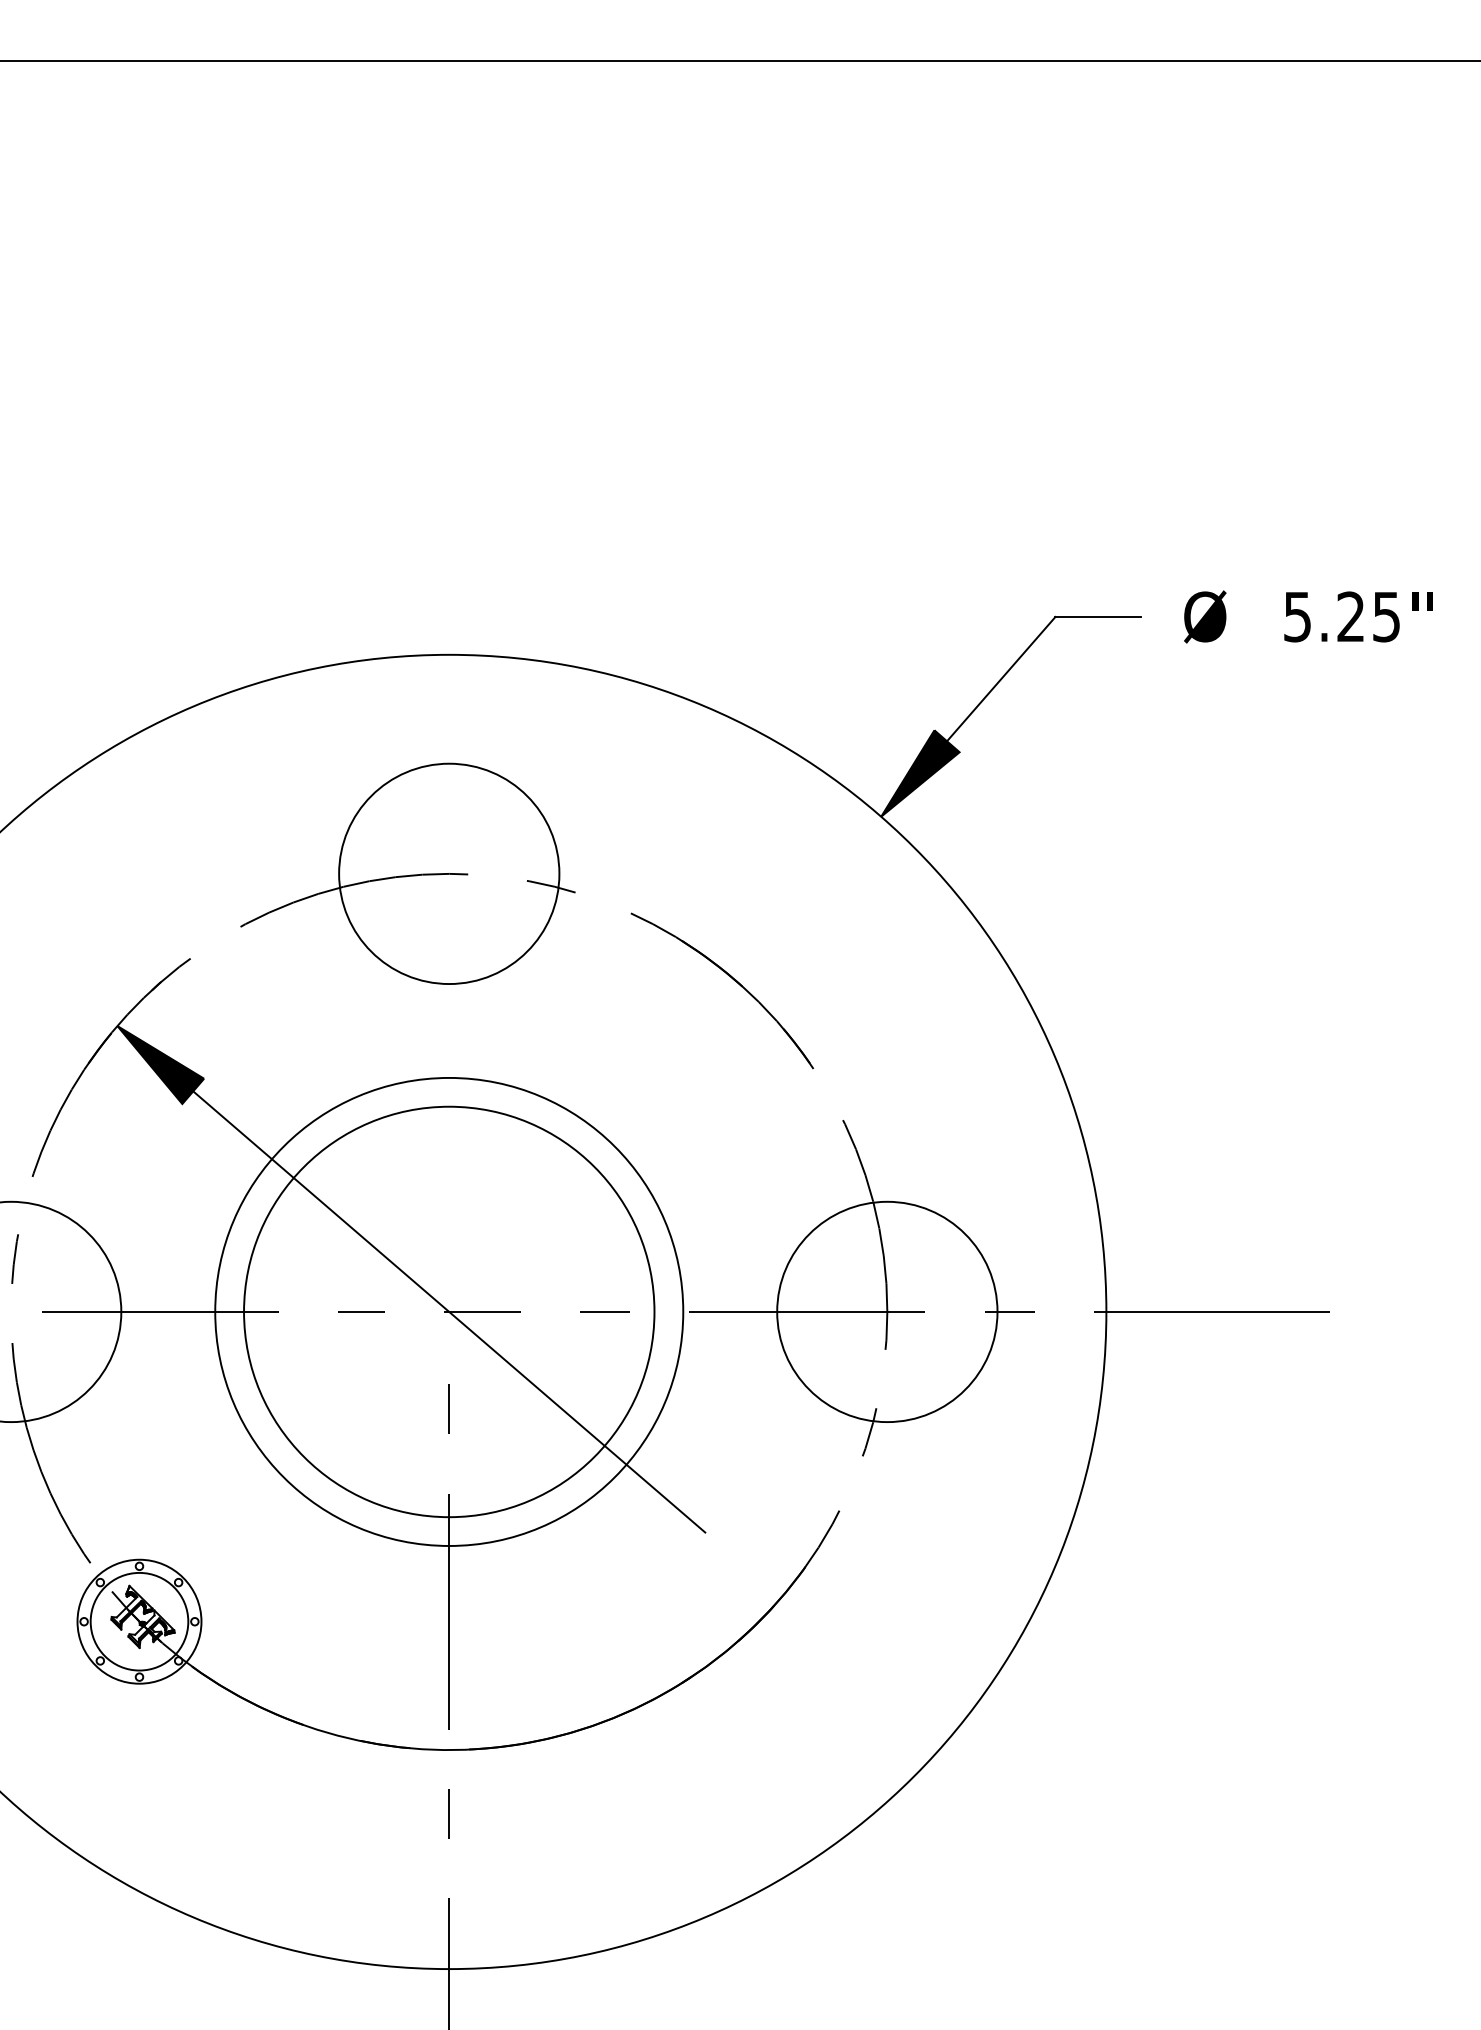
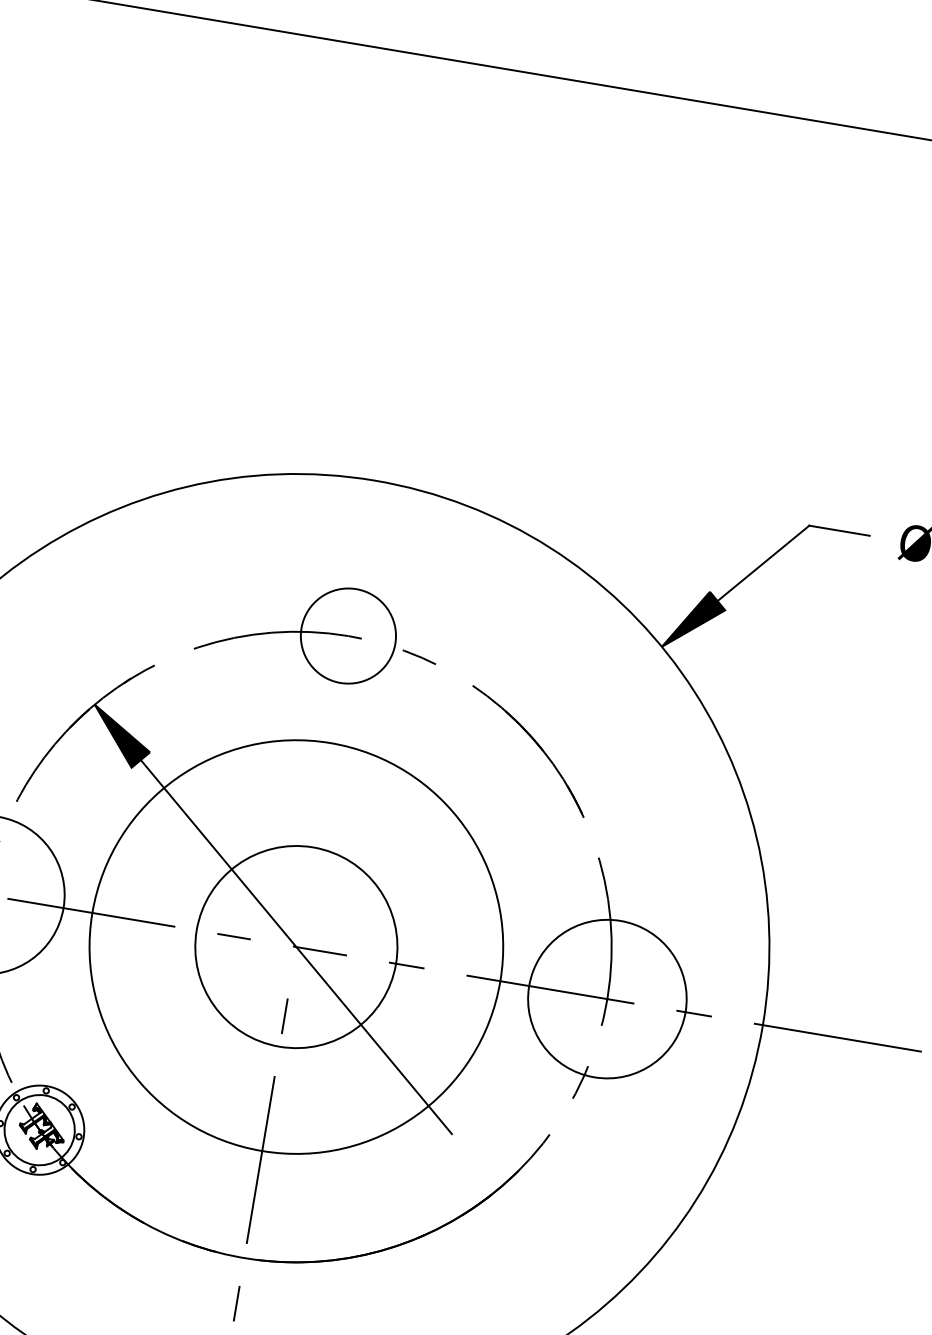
circle: (449, 873) -> (348, 635), size x0.6
circle: (449, 1311) -> (296, 946), size x0.6
circle: (449, 1311) -> (296, 946), size x1.4

